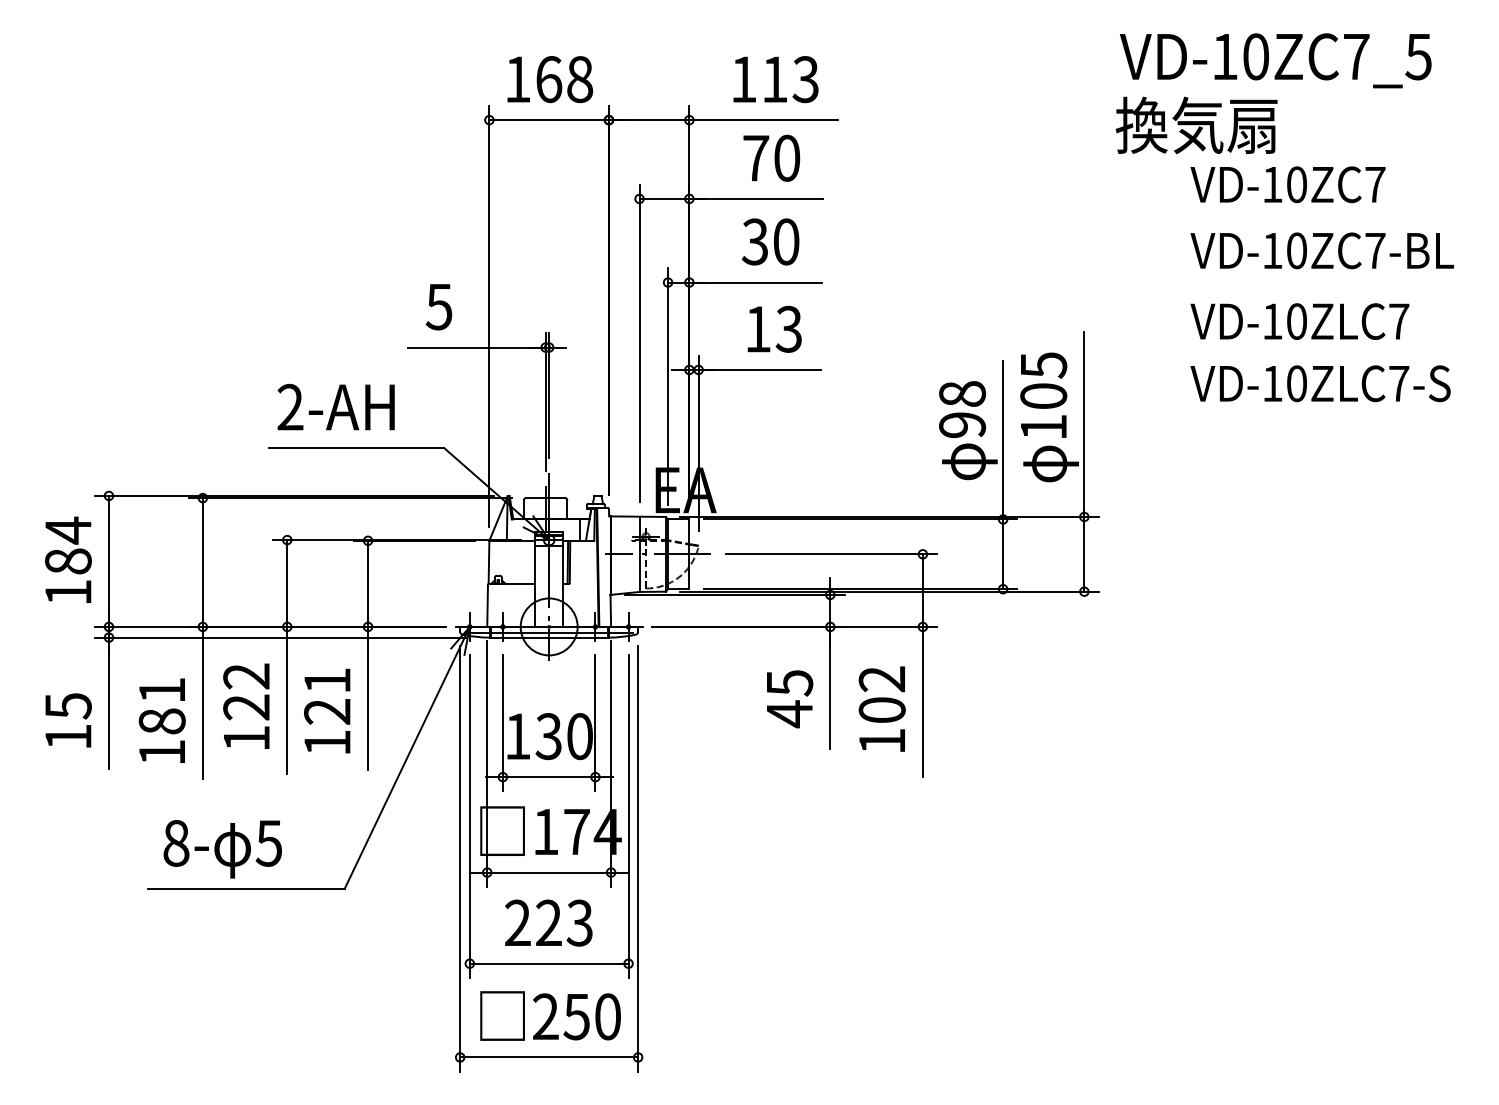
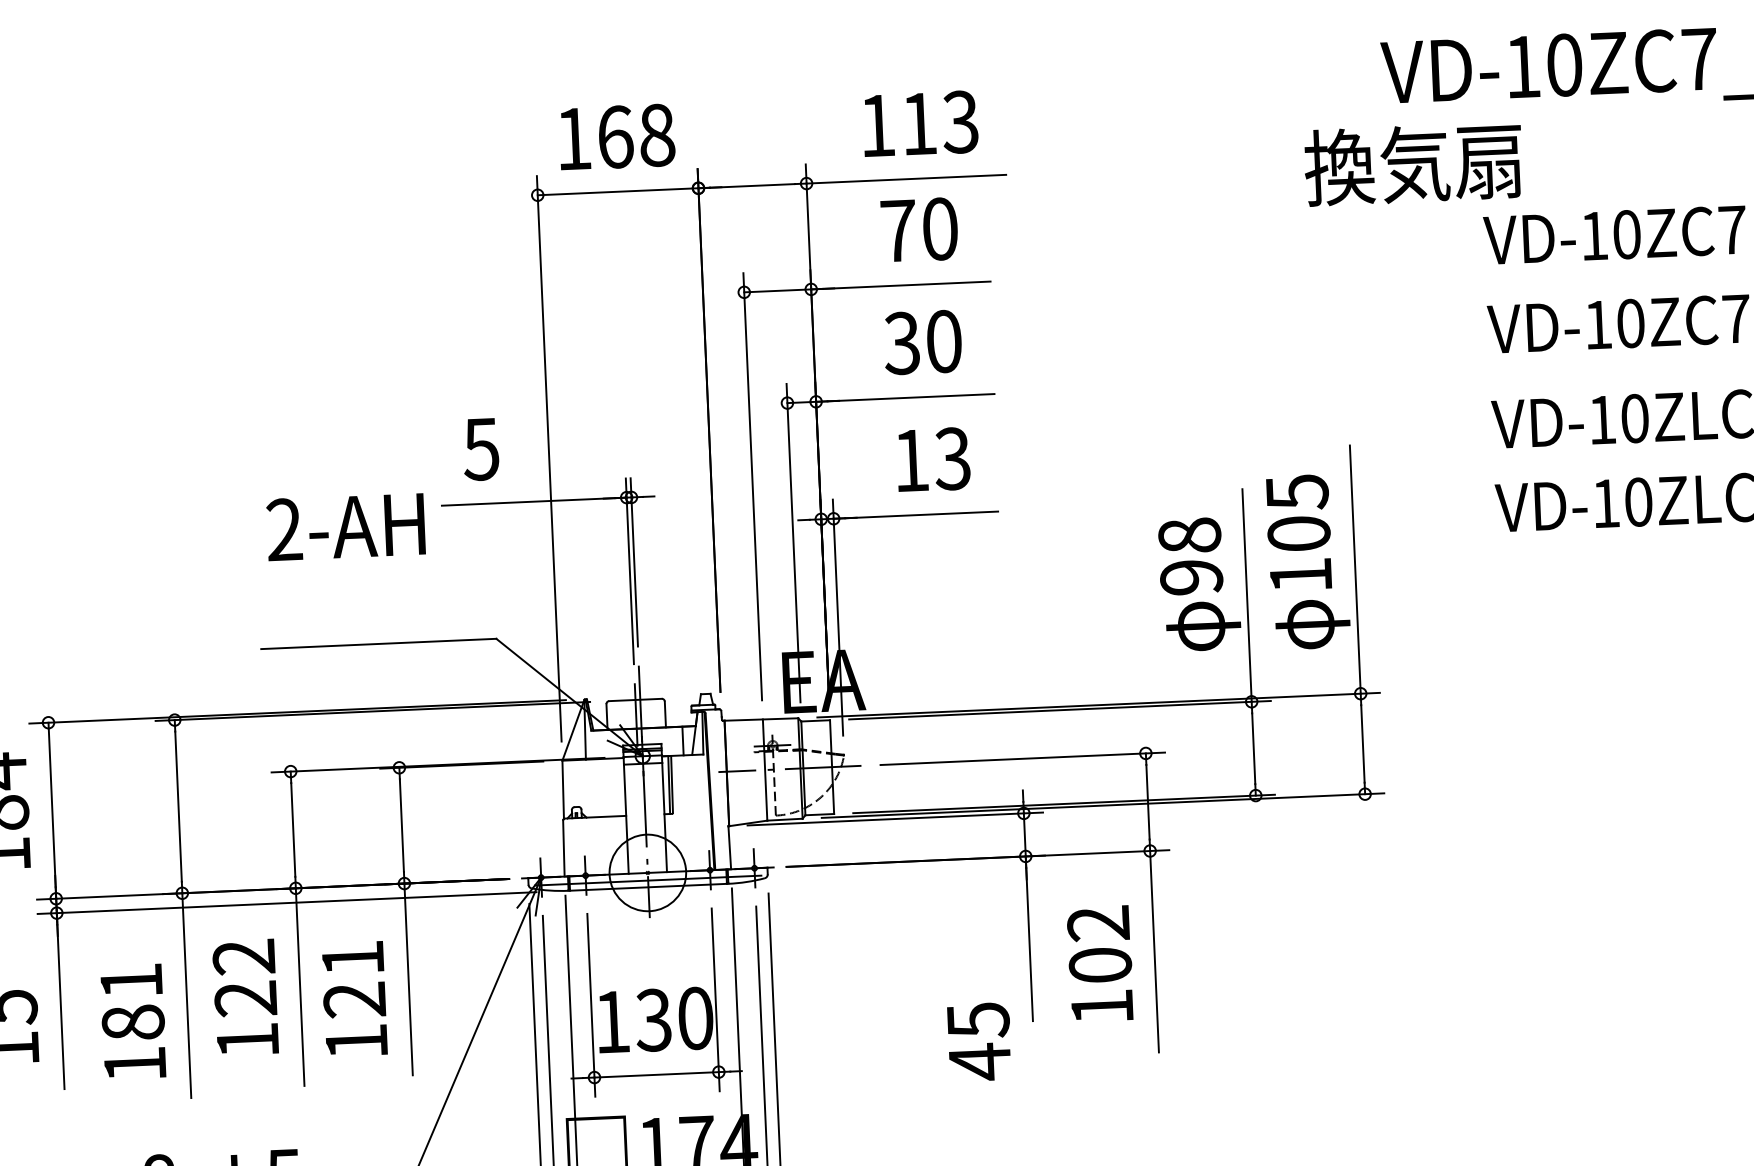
text: (1196, 125) -> (1413, 164), moved
text: (335, 406) -> (344, 526), moved
text: (790, 699) -> (980, 1042), moved

